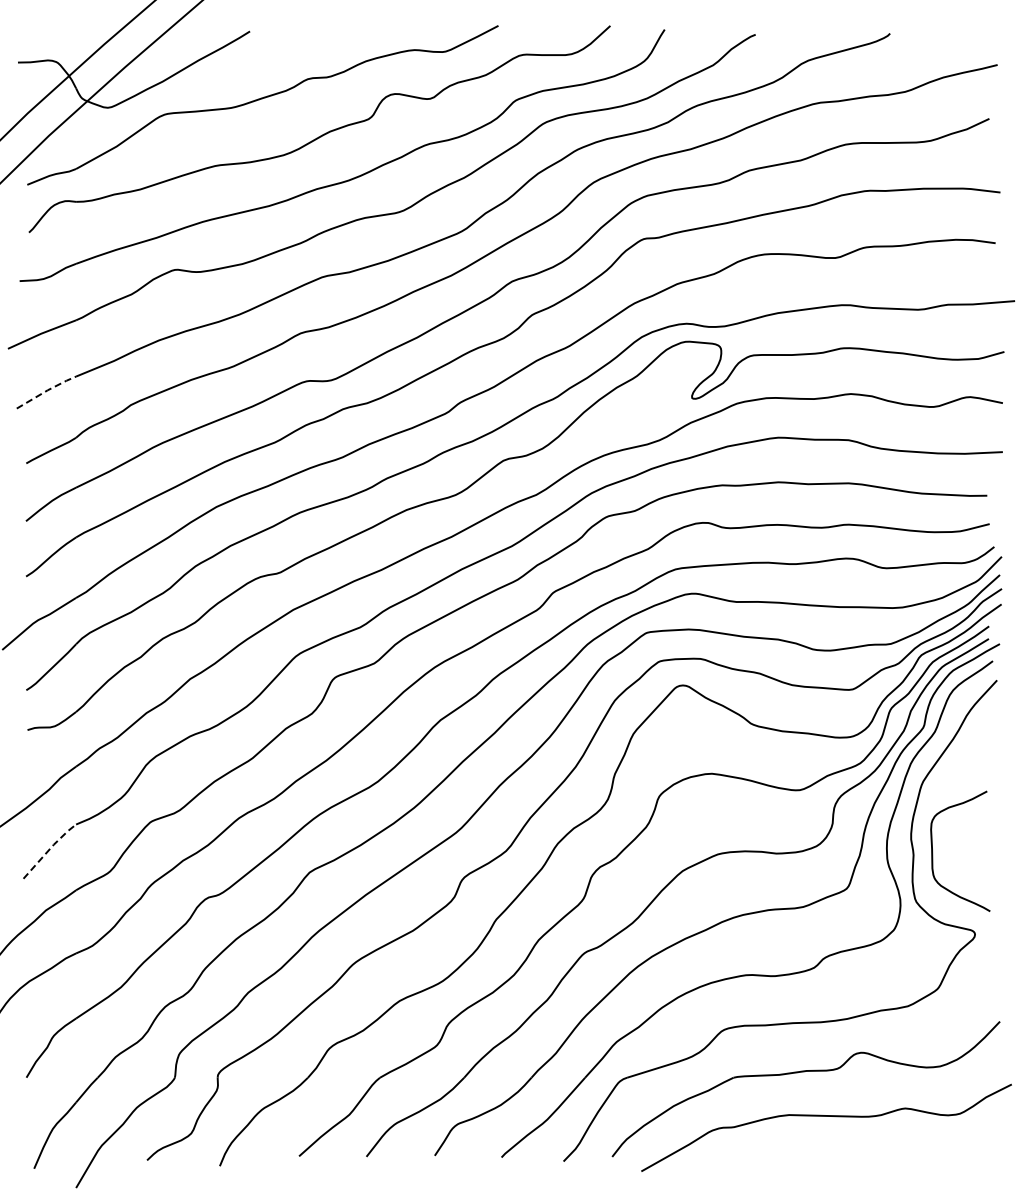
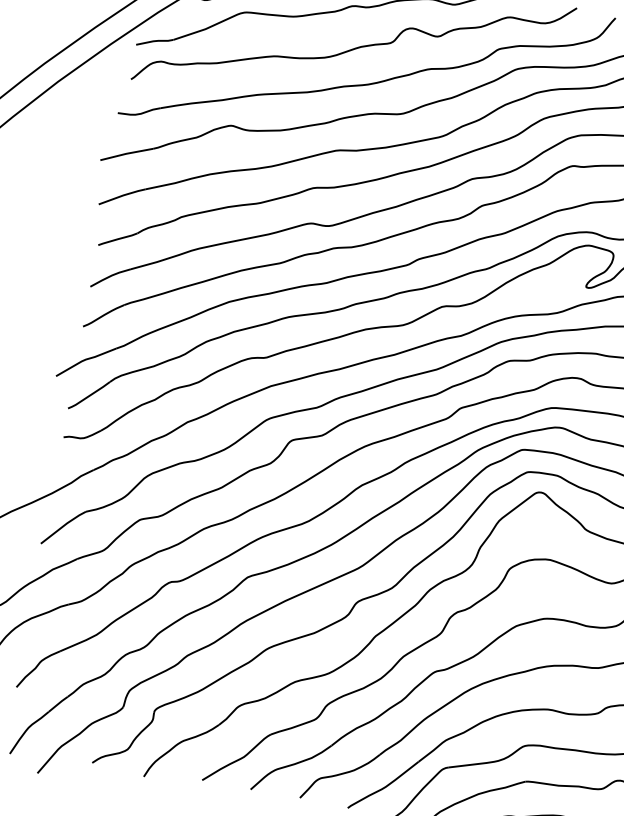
line: (46, 390) -> (122, 195), dashed -> solid
line: (49, 849) -> (63, 526), dashed -> solid

